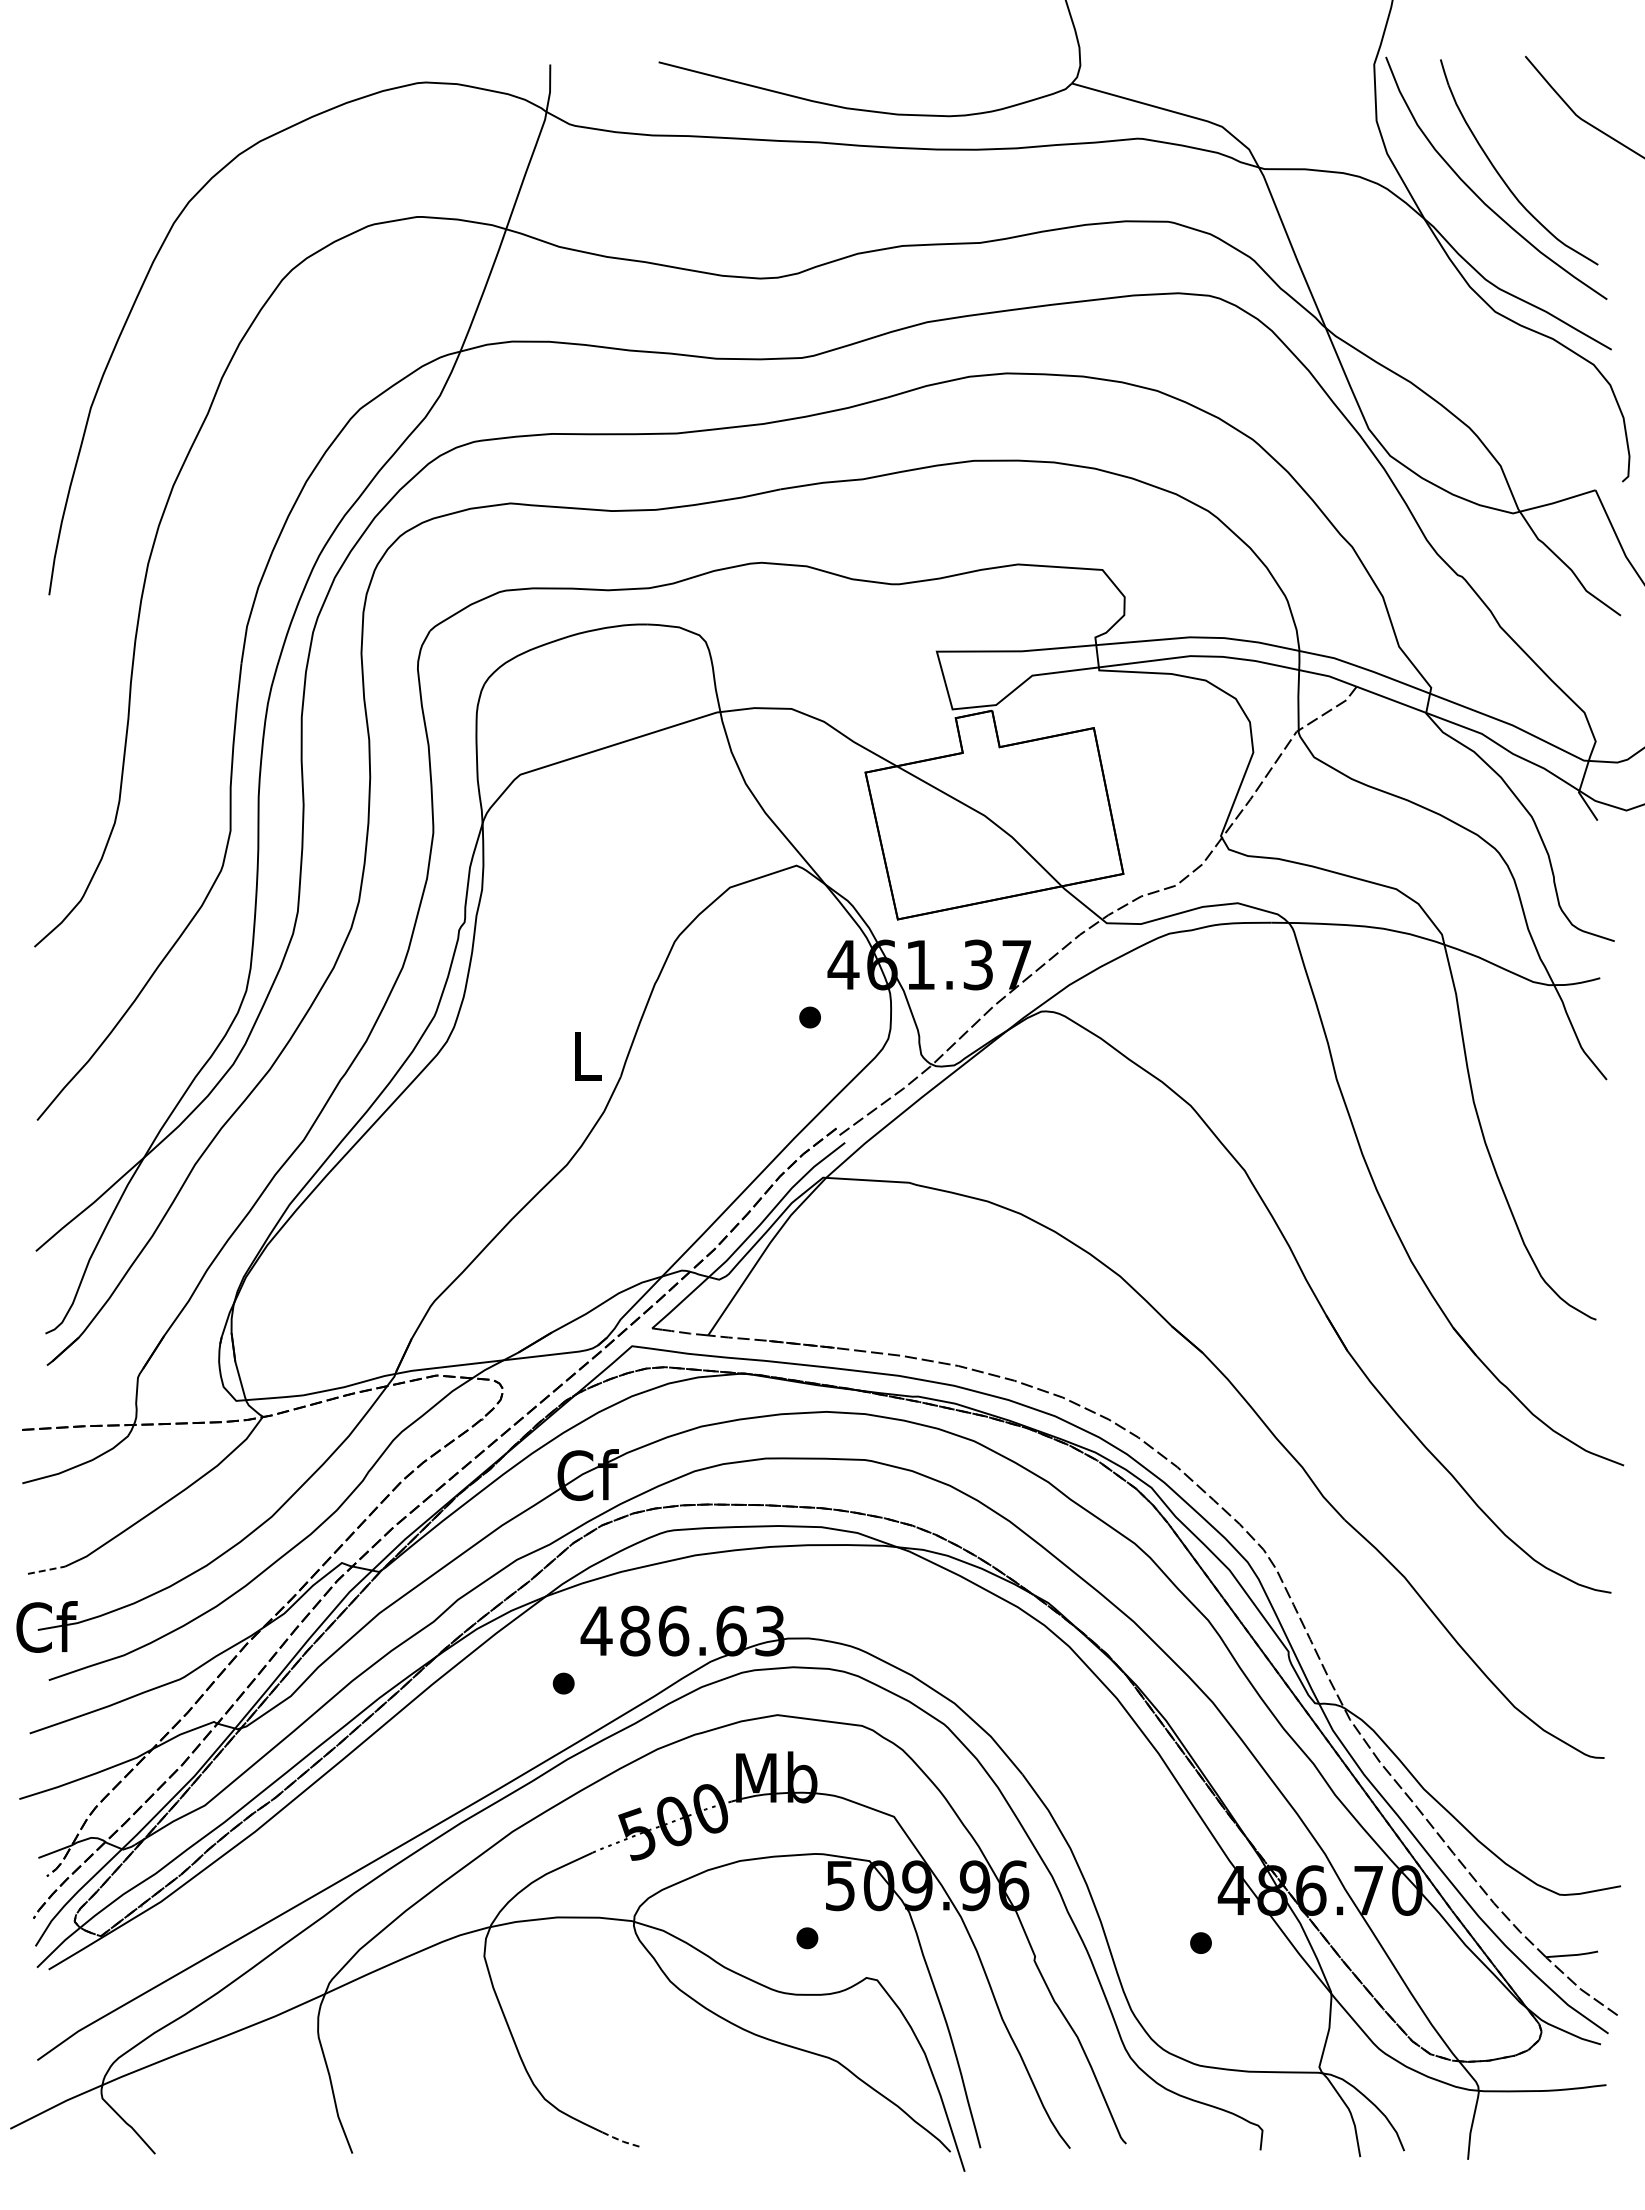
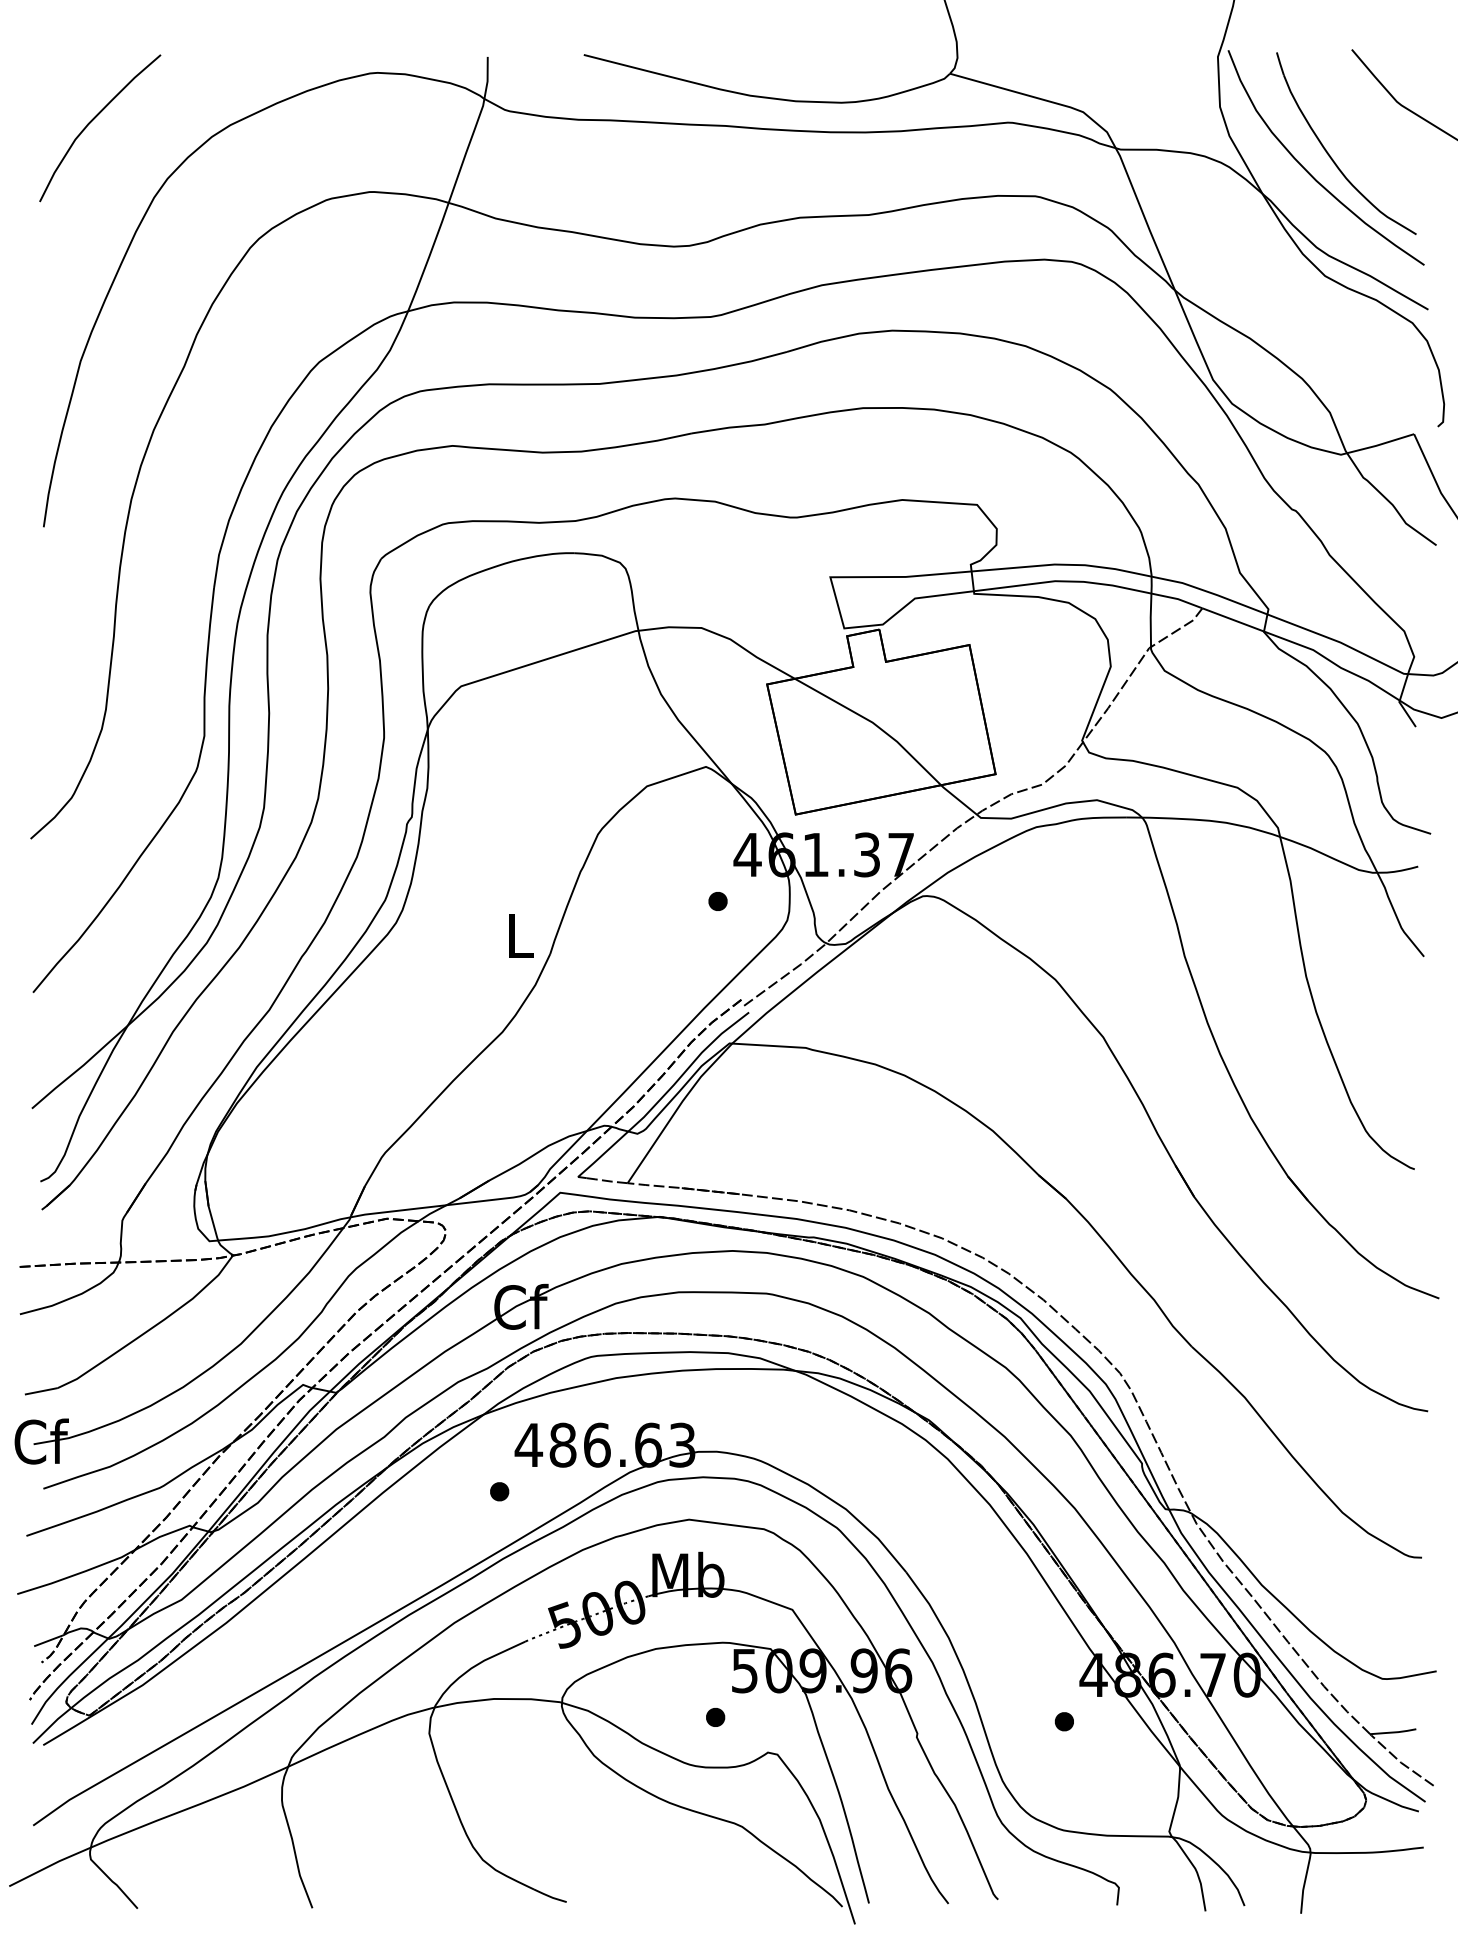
curve: (104, 136) -> (92, 120), added
line: (46, 1570) -> (41, 1391), dashed -> solid
line: (620, 2140) -> (549, 1896), dashed -> solid

